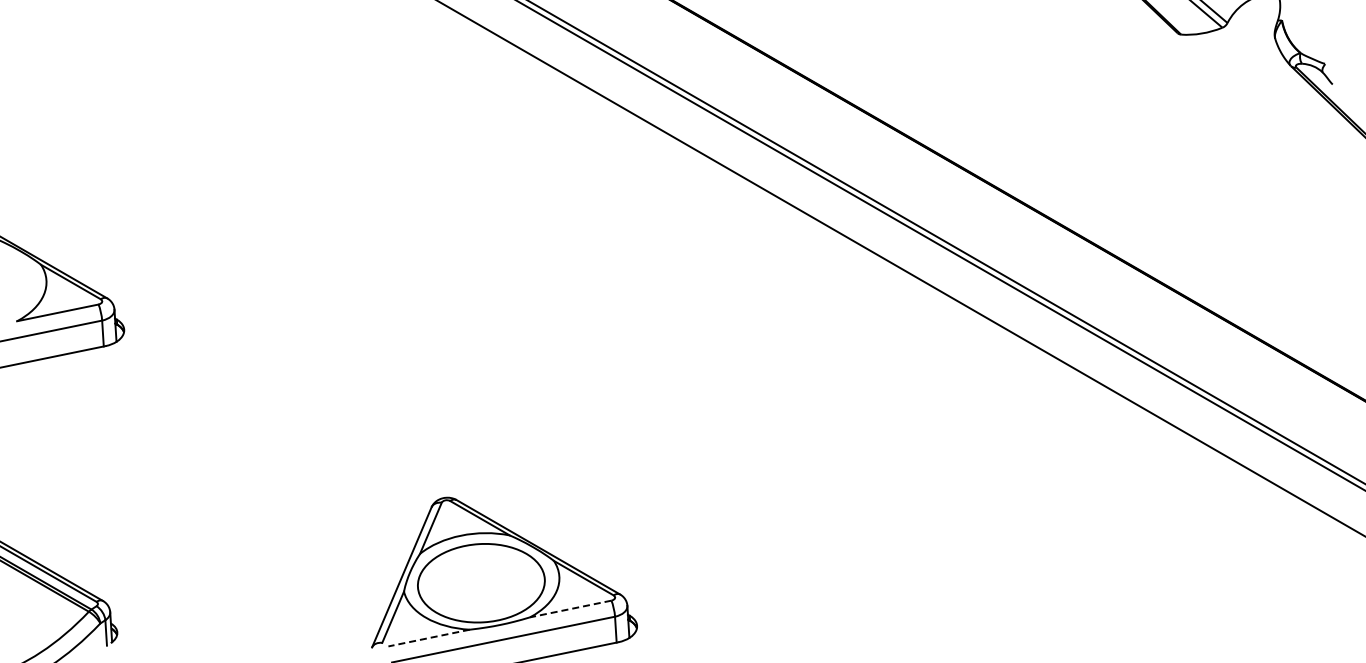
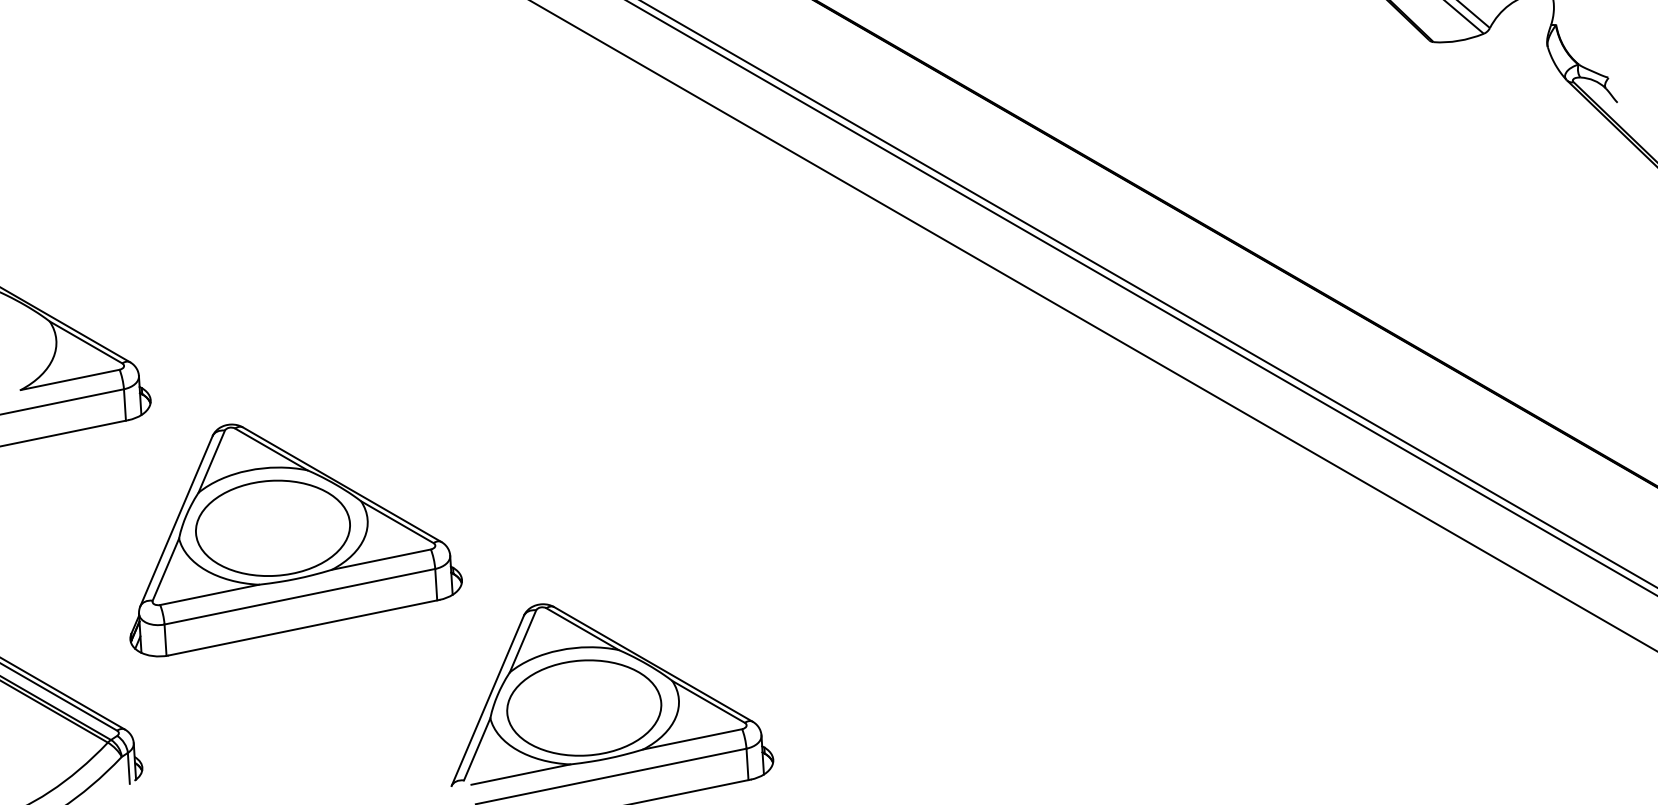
part: (243, 444) -> (295, 539), added
line: (570, 609) -> (692, 739), dashed -> solid
line: (429, 638) -> (521, 775), dashed -> solid

